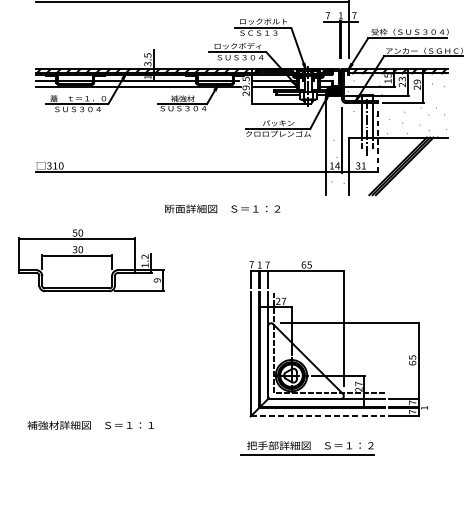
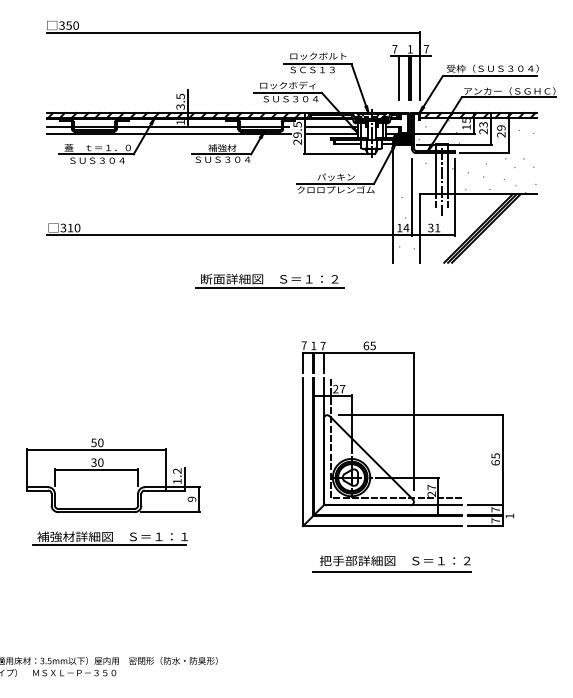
line: (331, 39) -> (399, 77), added
line: (377, 140) -> (454, 197), dashed -> solid
line: (222, 216) -> (269, 288), added
part: (91, 260) -> (113, 475), moved
line: (317, 416) -> (382, 526), dashed -> solid
line: (88, 431) -> (109, 544), added
part: (307, 447) -> (391, 563), moved

